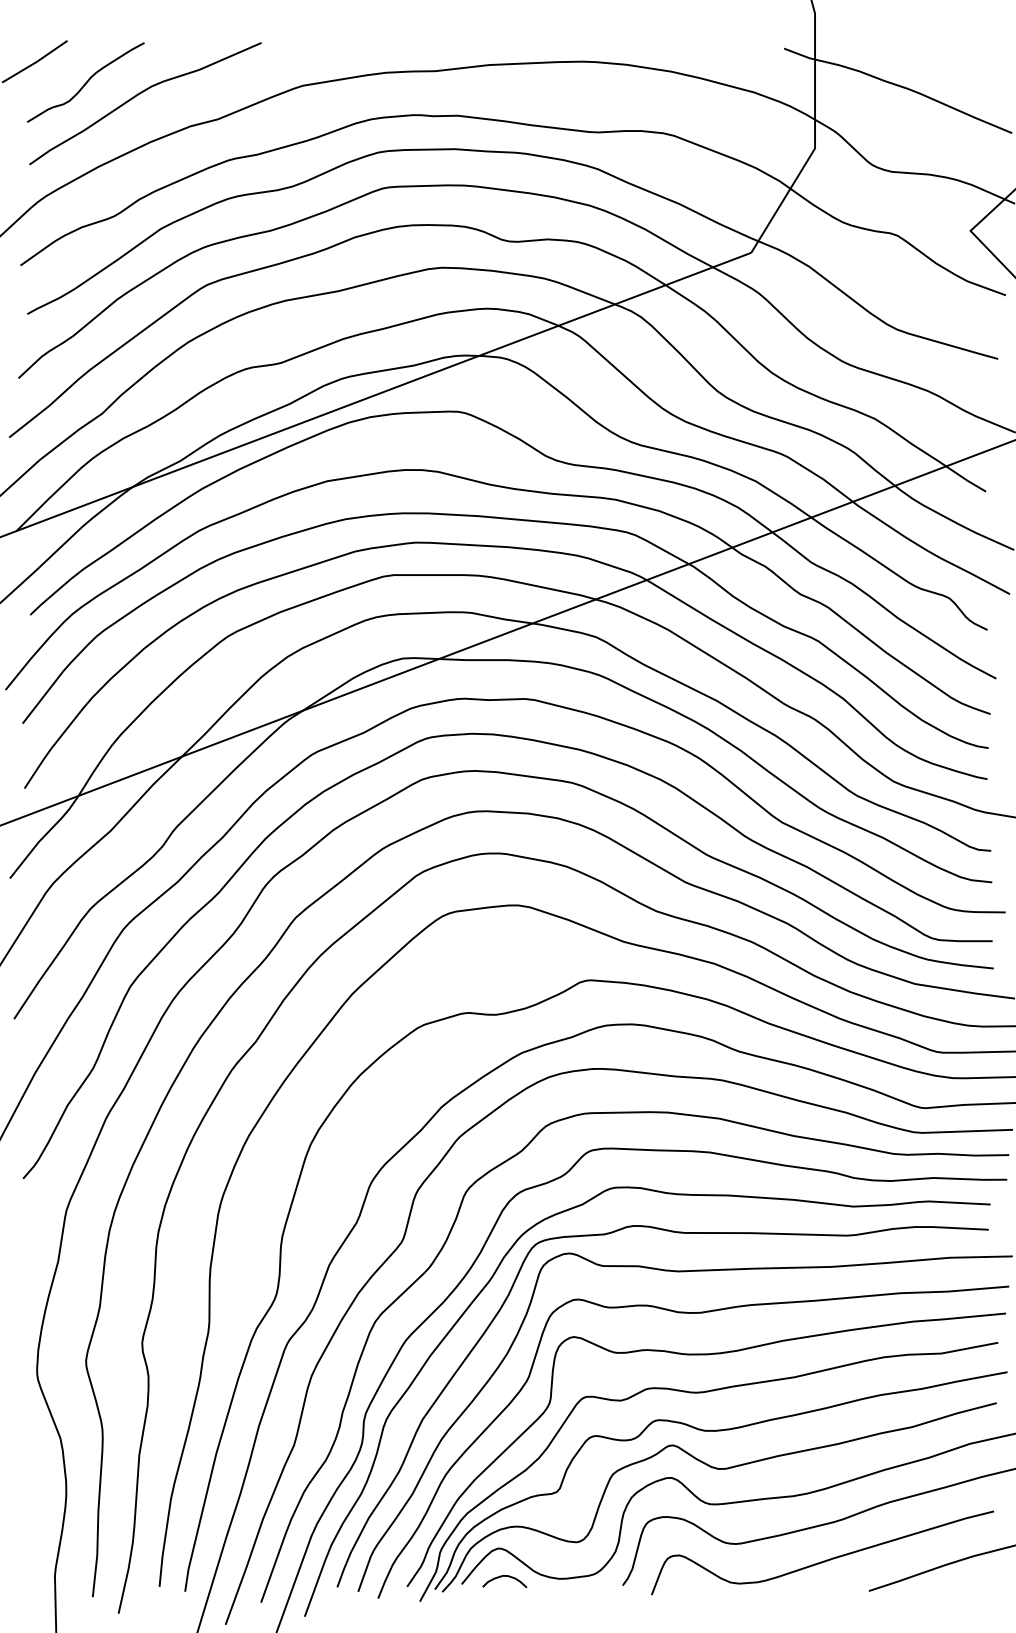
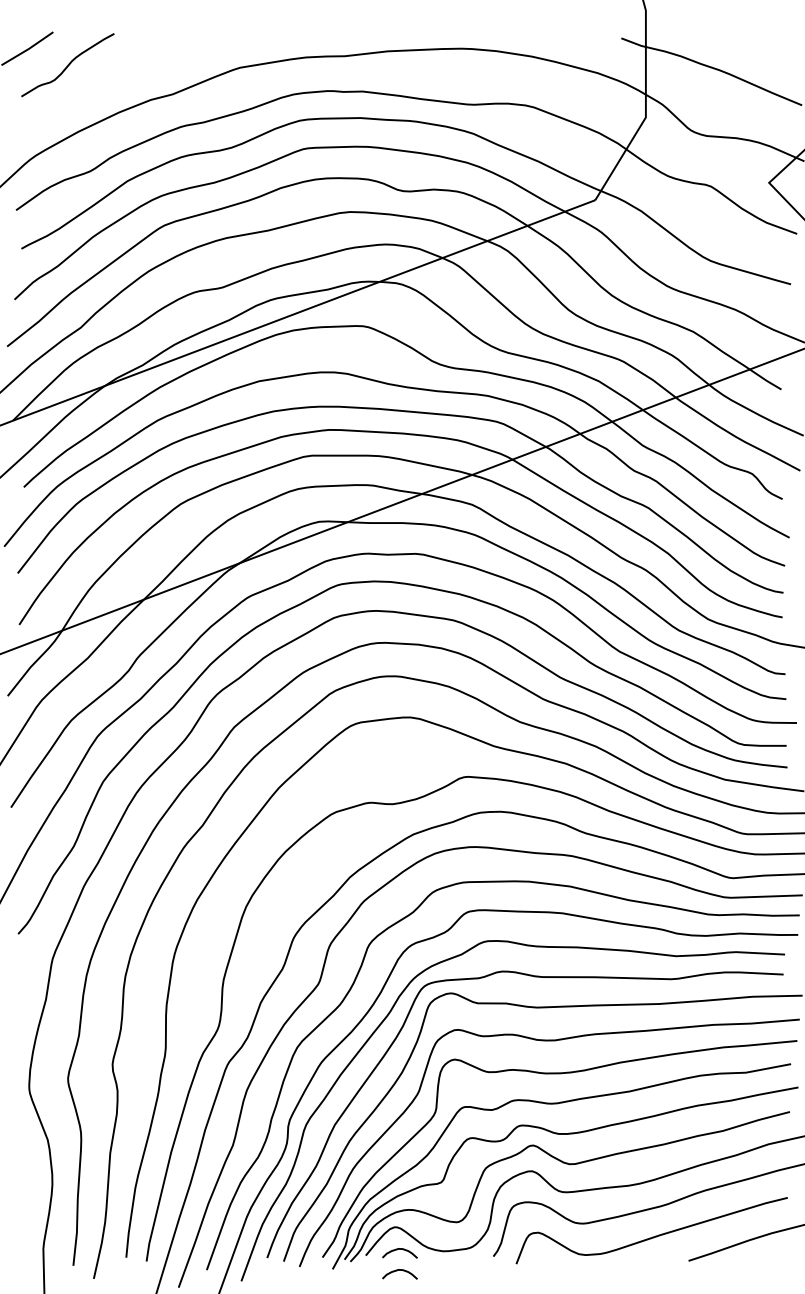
curve: (139, 95) -> (110, 75), removed
curve: (501, 1604) -> (397, 1271), added

